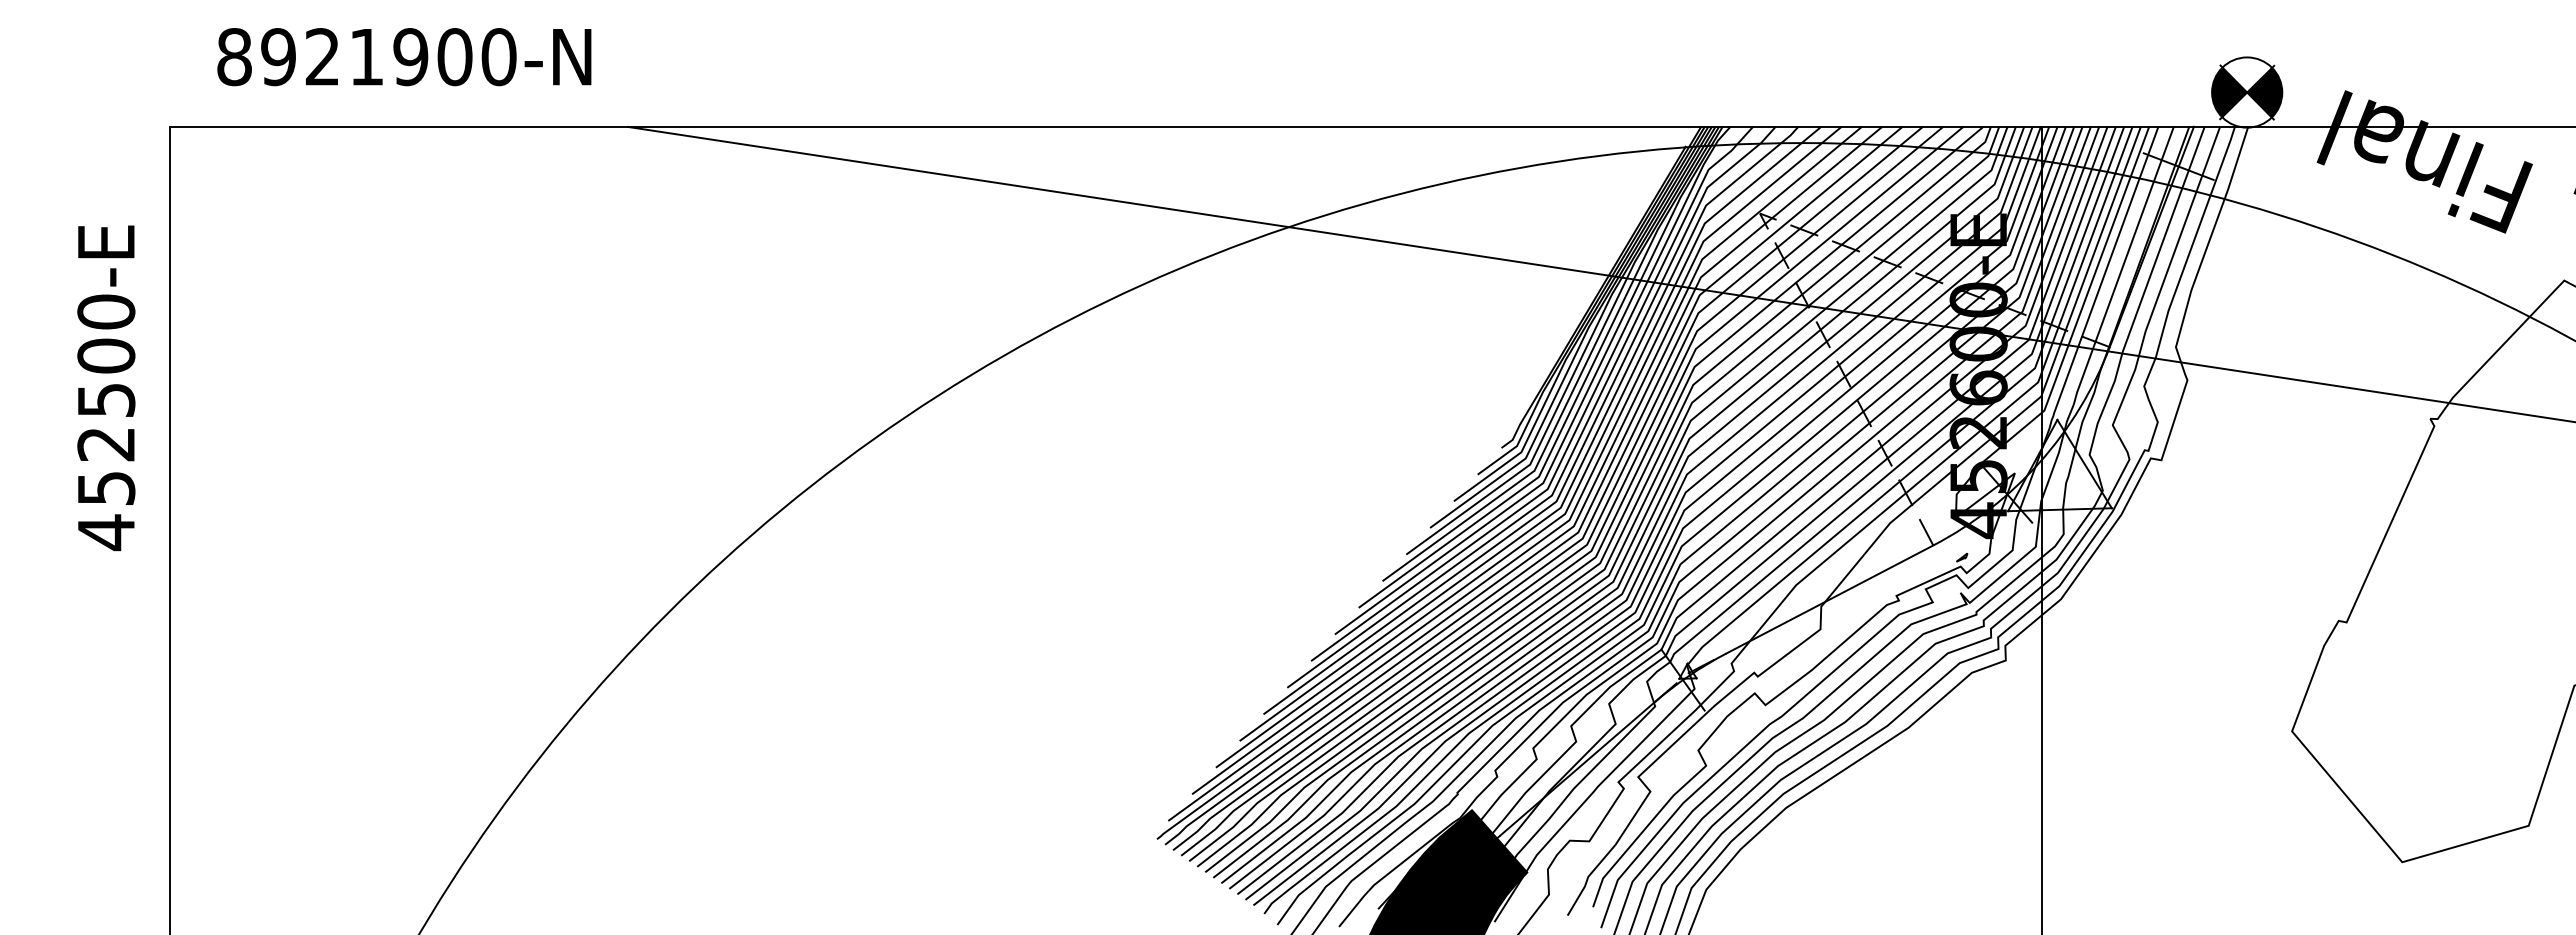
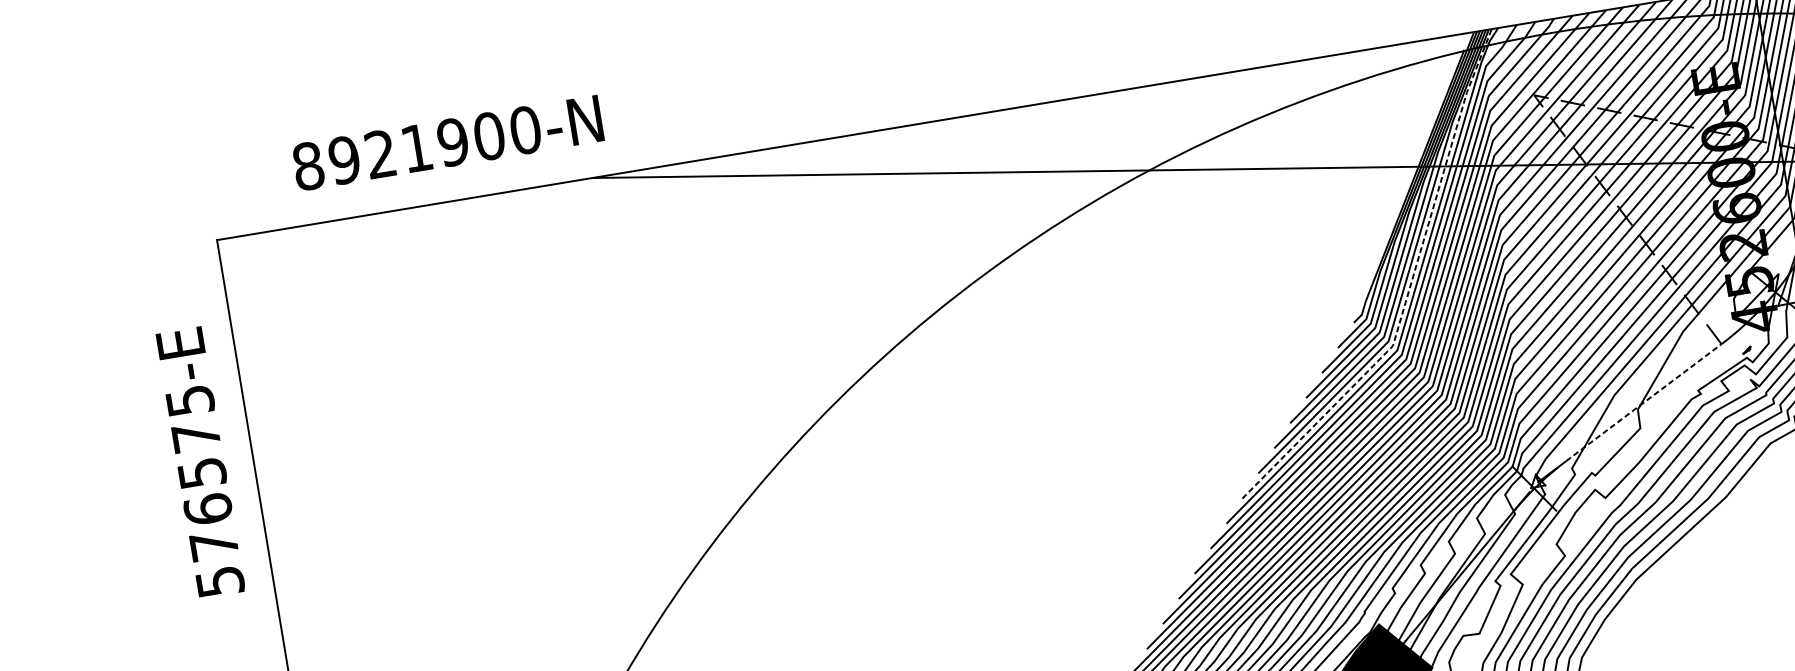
text: (404, 57) -> (447, 143), moved
line: (1574, 419) -> (1409, 289), solid -> dashed
text: (106, 422) -> (205, 491), 452500-E -> 576575-E
line: (1829, 599) -> (1643, 402), solid -> dashed

